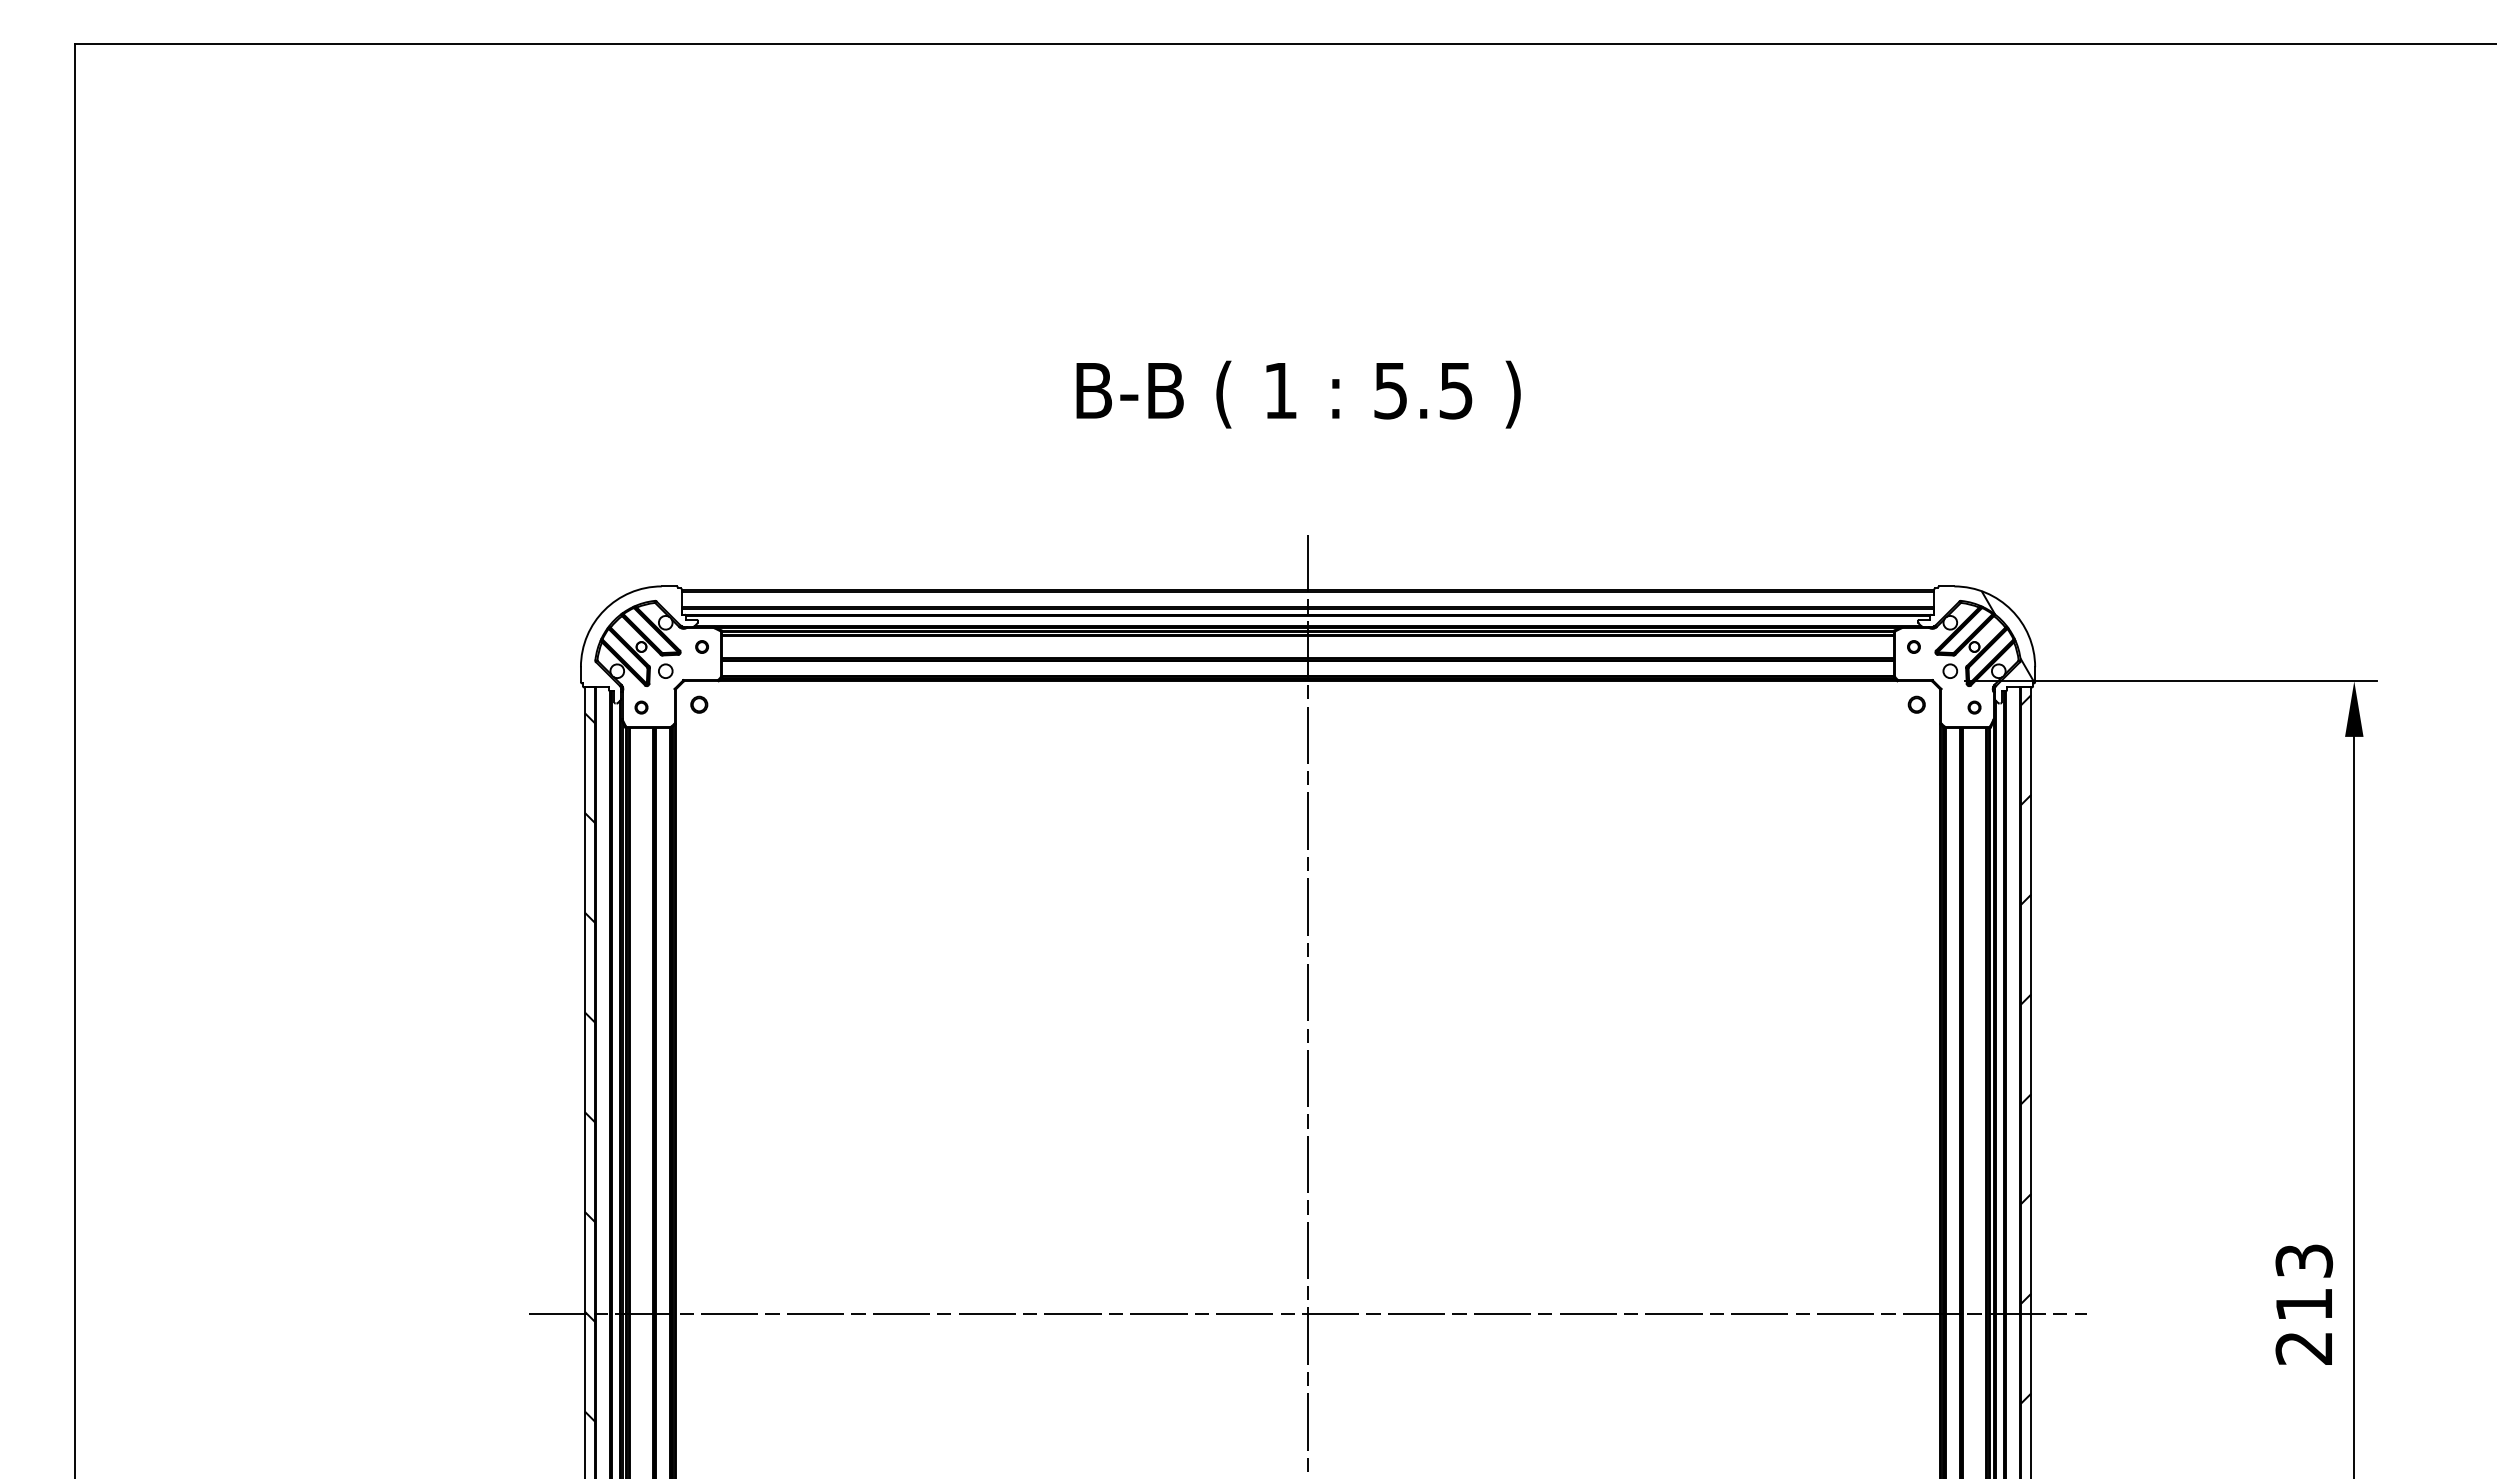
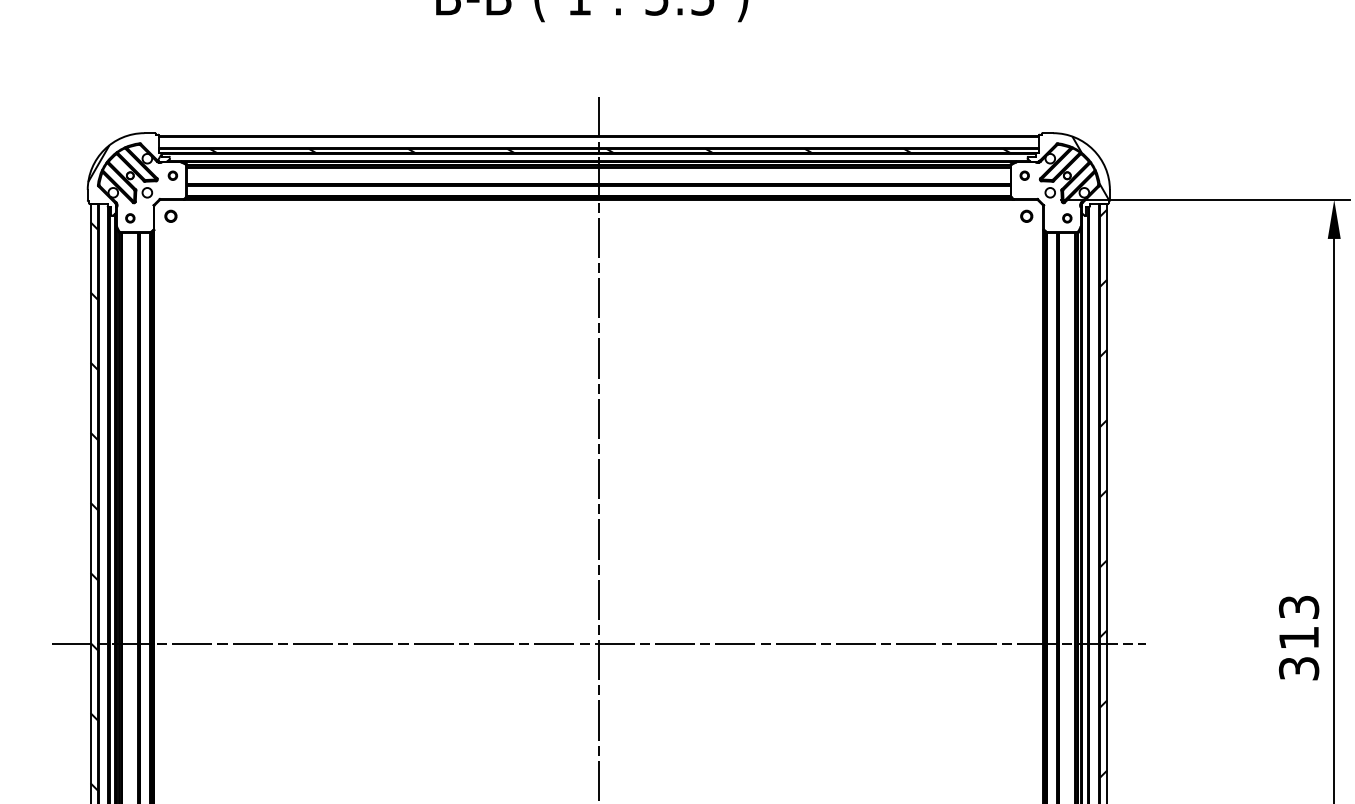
hatch: (1323, 611) -> (609, 150), added
hatch: (633, 629) -> (124, 163), added
text: (2304, 1348) -> (1299, 668), 213 -> 313

